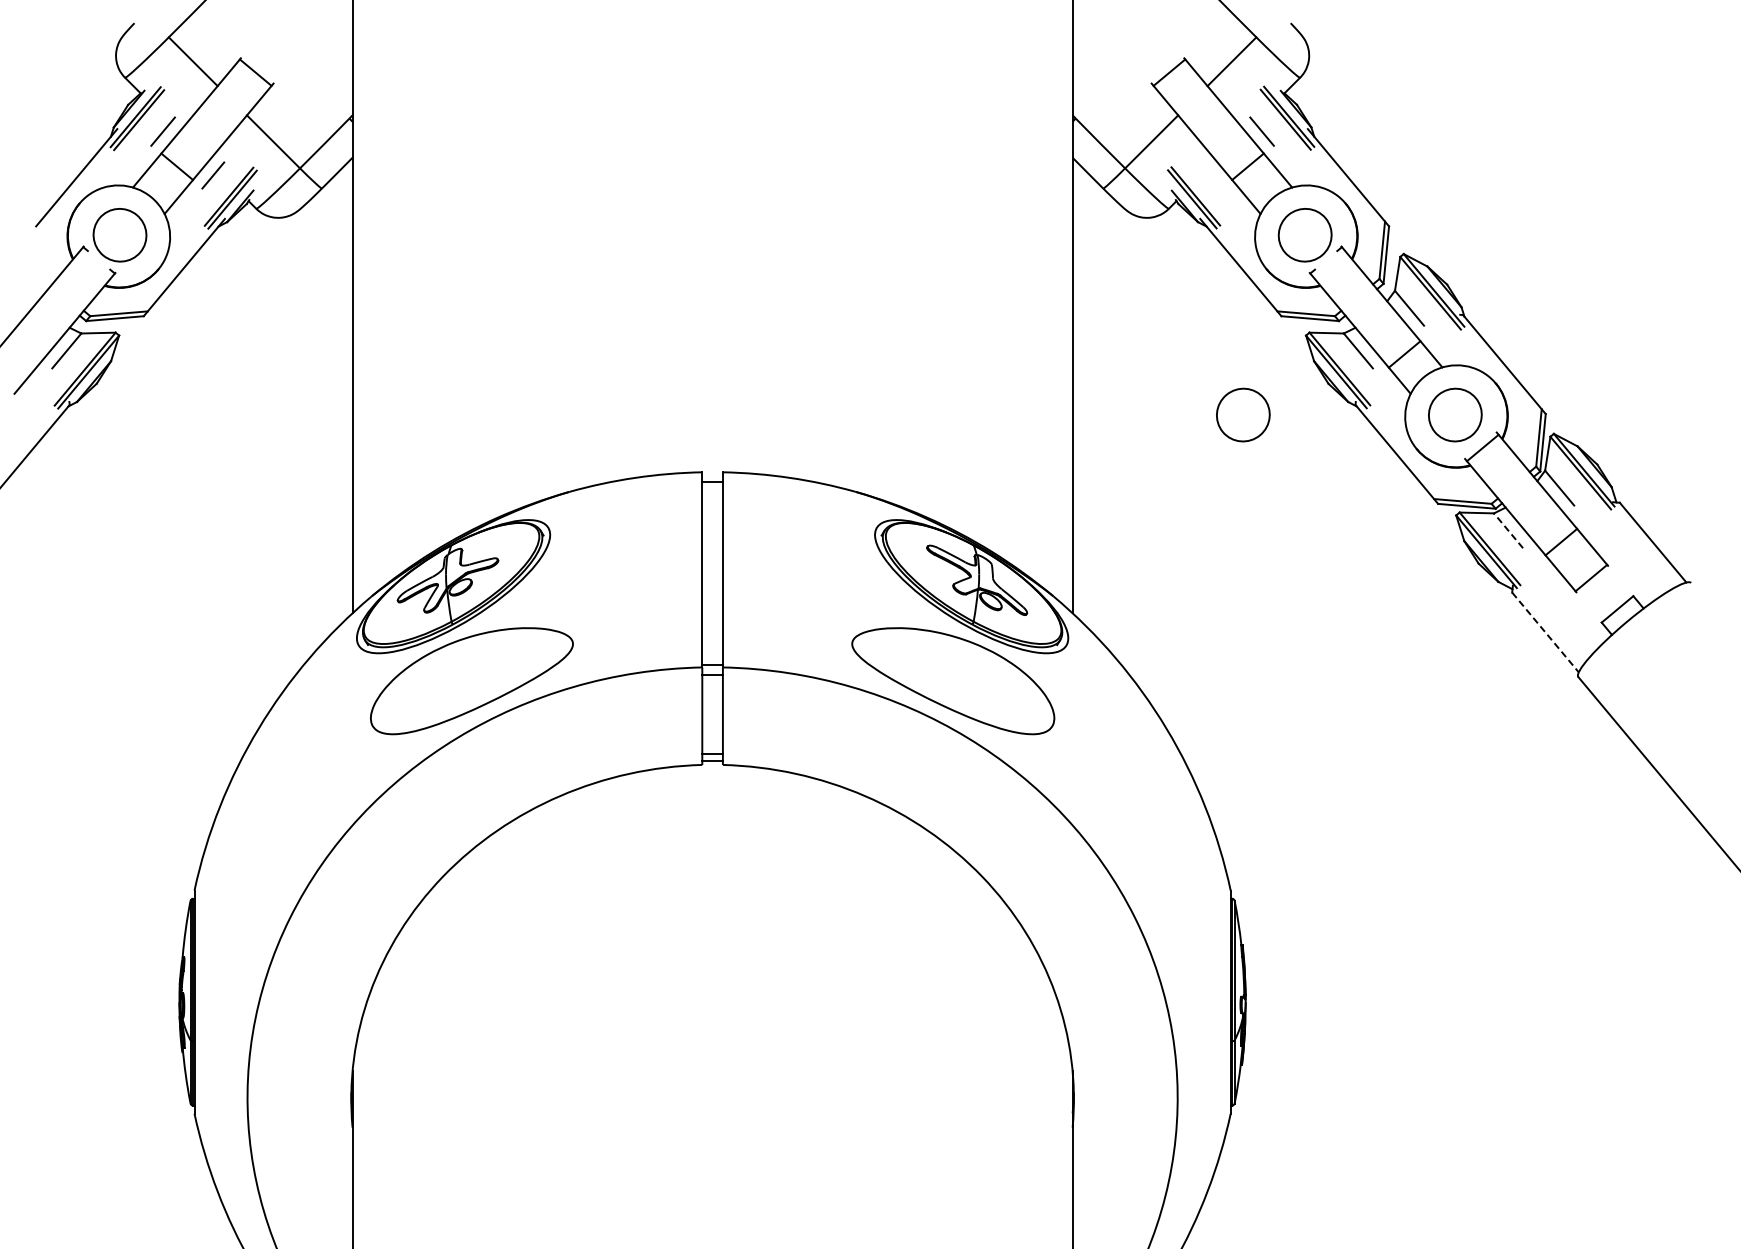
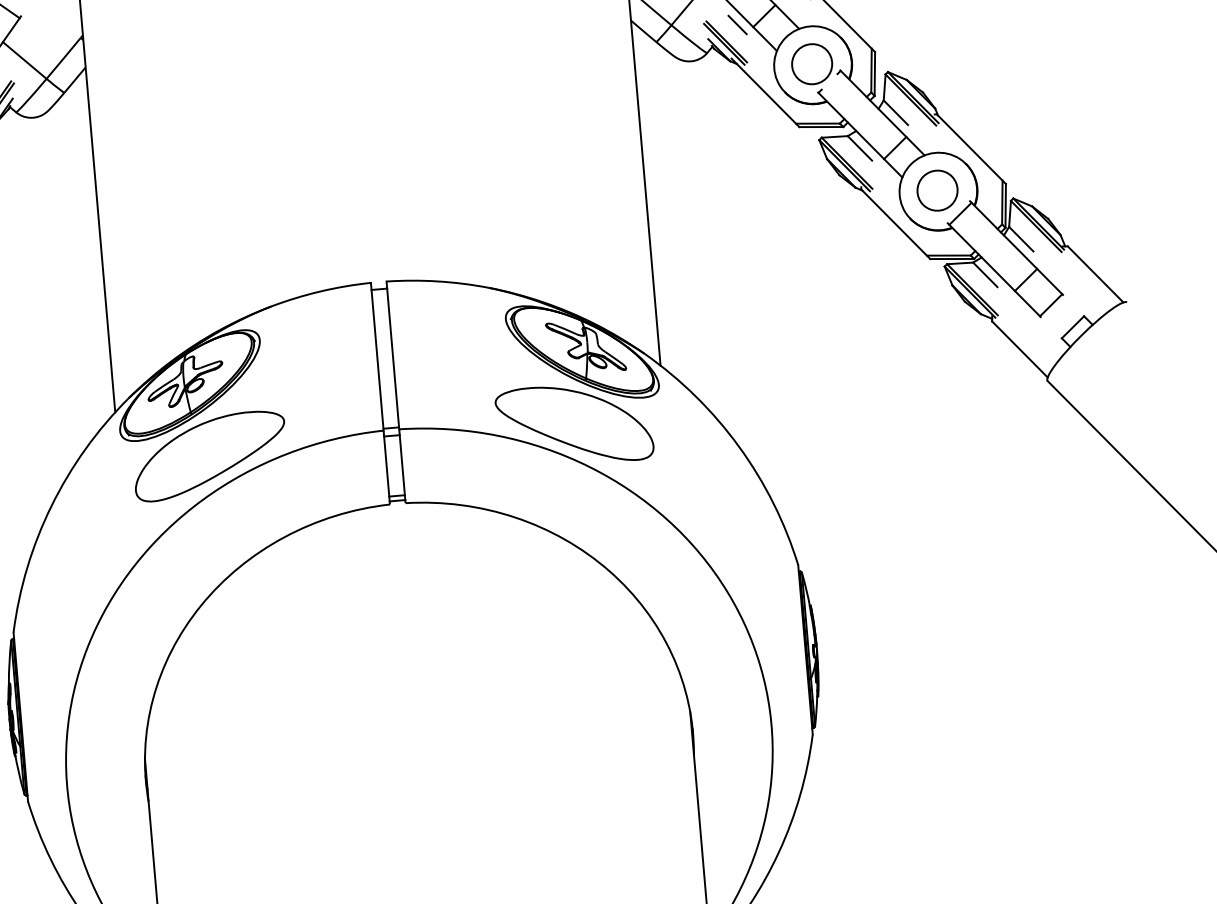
line: (1211, 175) -> (737, 25), added
part: (1243, 414) -> (777, 203), removed
line: (1508, 530) -> (985, 274), dashed -> solid
line: (1545, 632) -> (1019, 349), dashed -> solid

